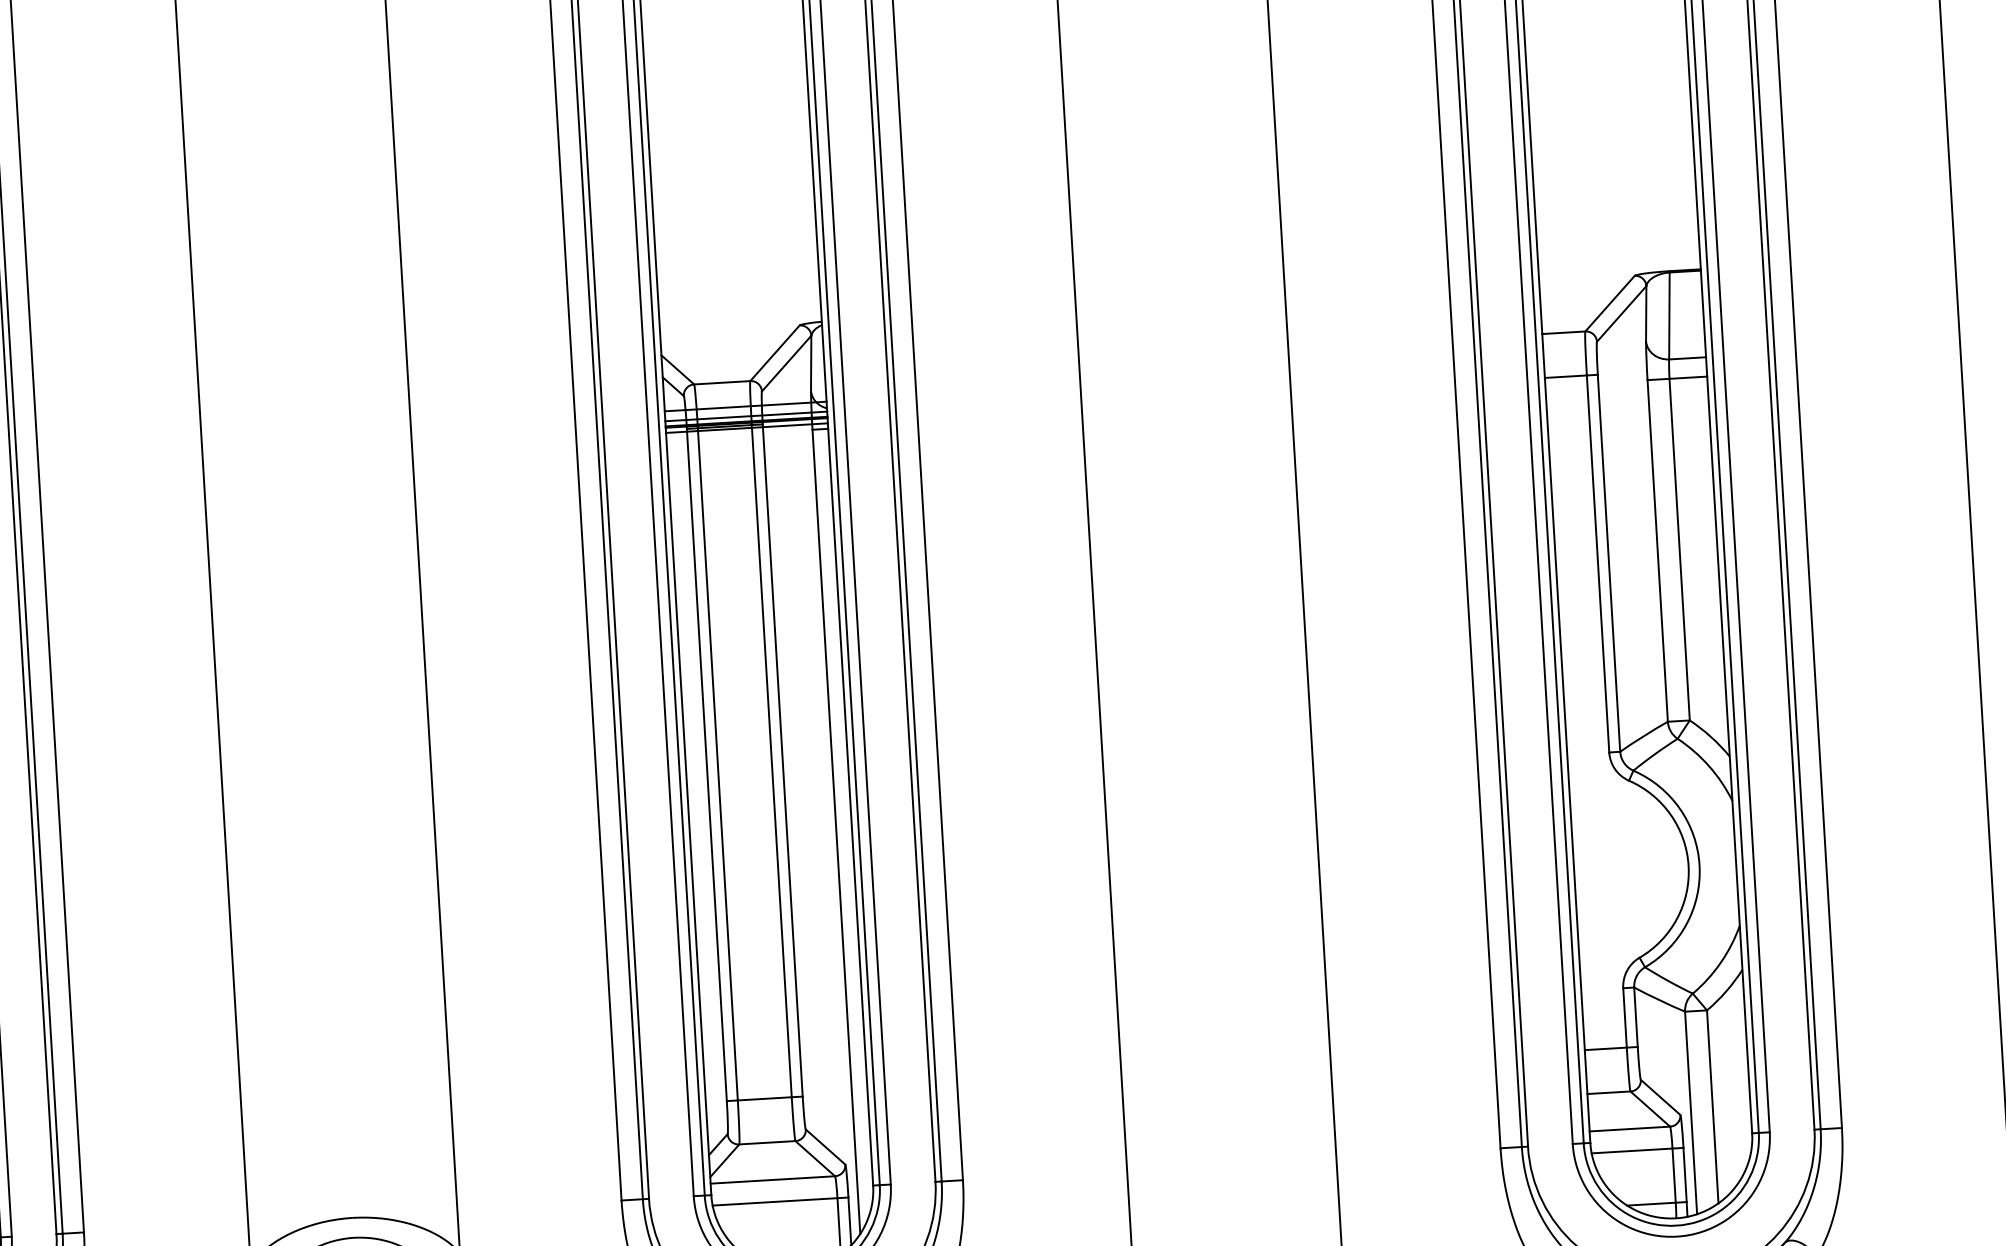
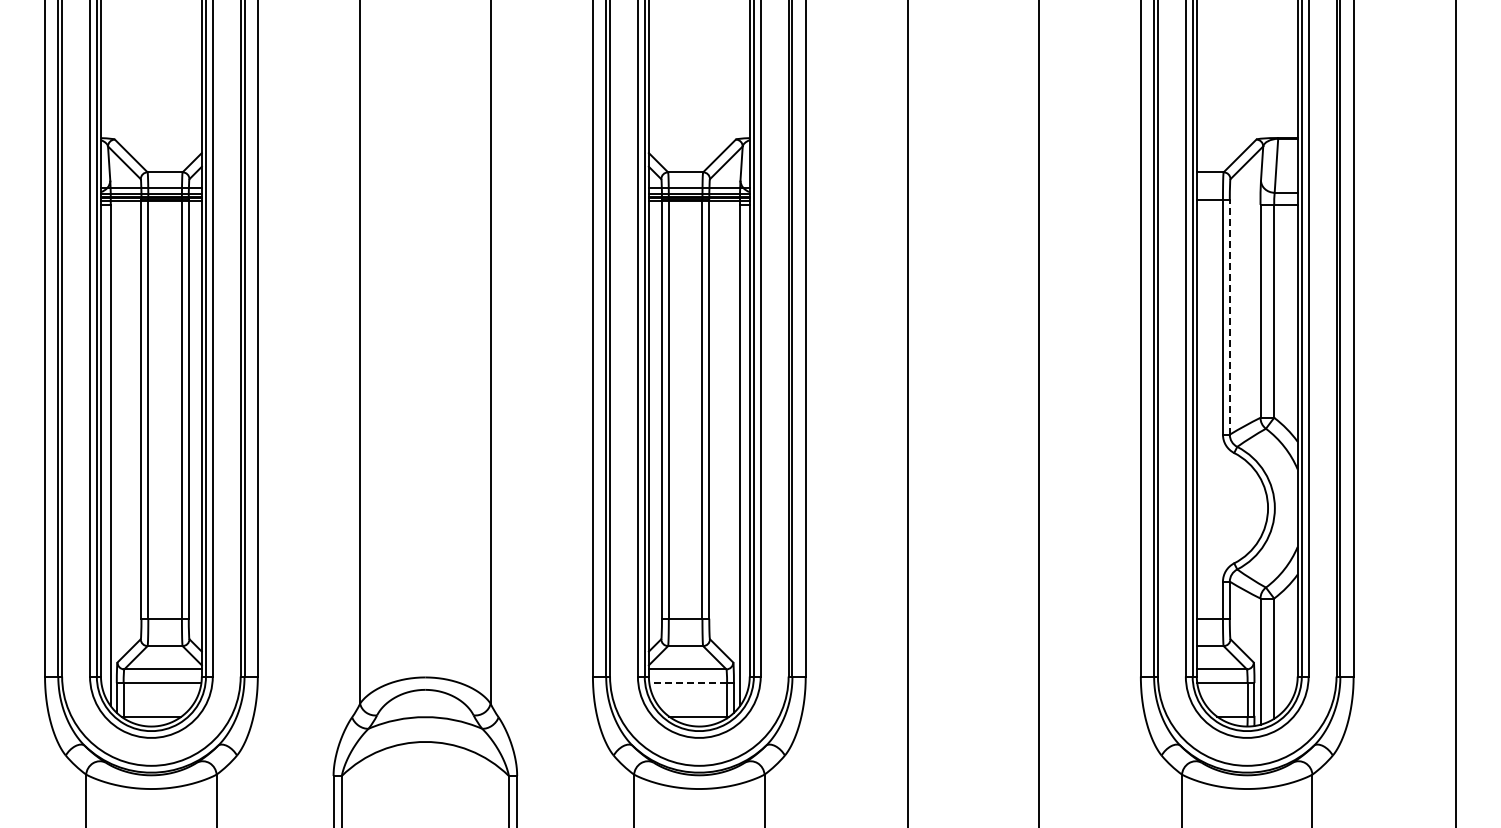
line: (1608, 562) -> (1229, 316), solid -> dashed
line: (775, 1202) -> (688, 683), solid -> dashed

